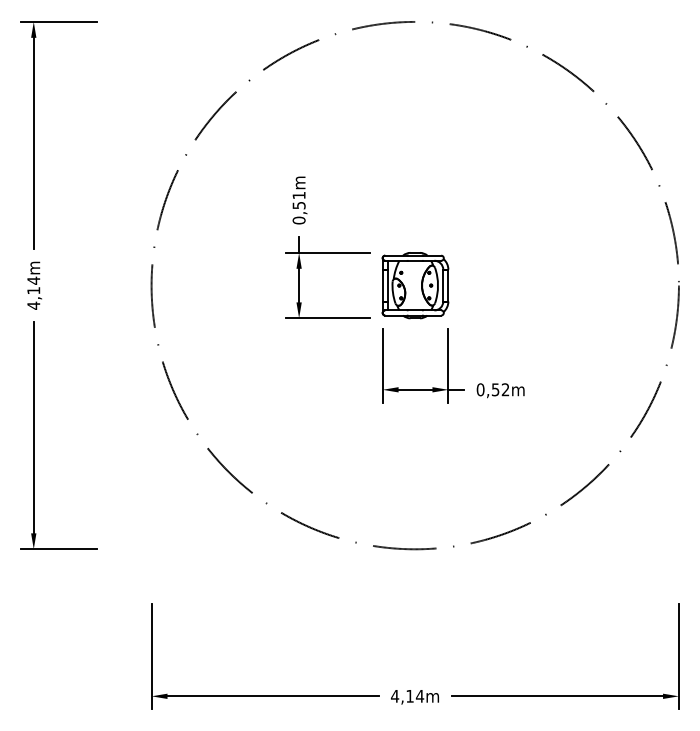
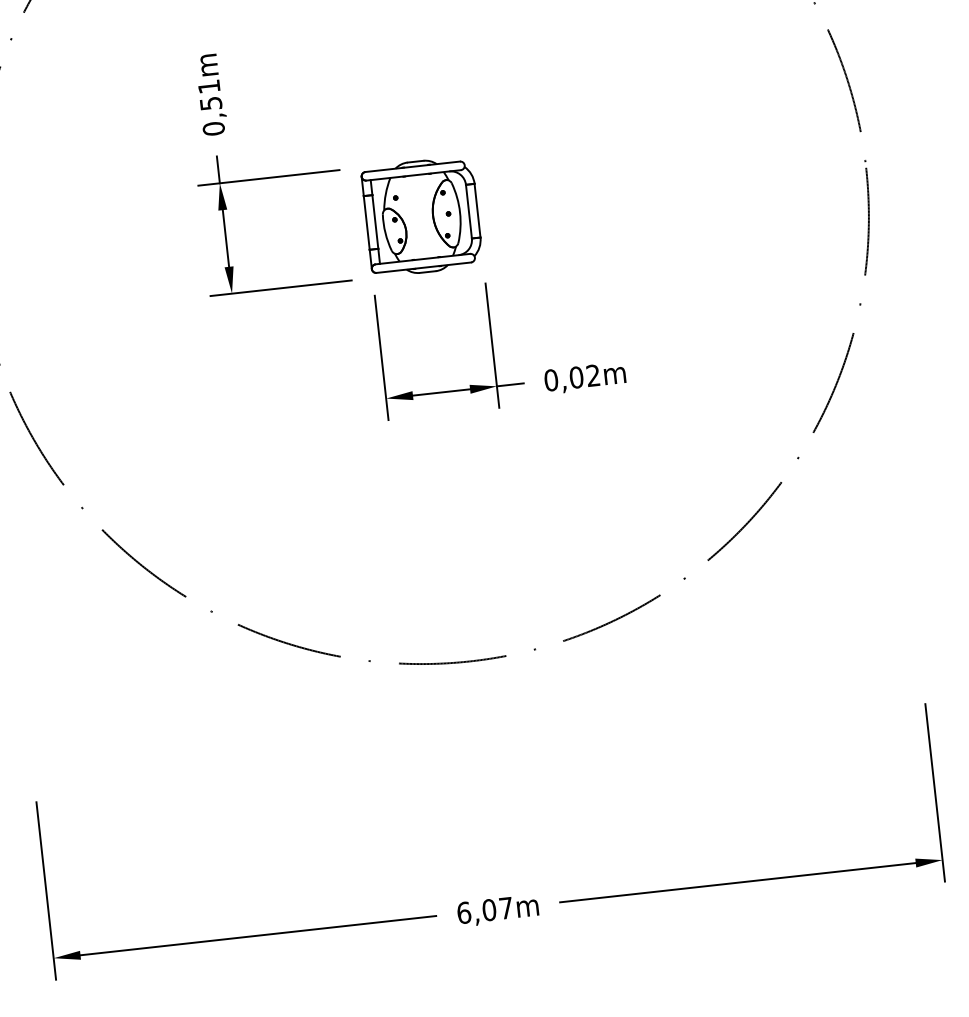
text: (495, 389) -> (576, 377), 0,52m -> 0,02m
text: (407, 695) -> (484, 909), 4,14m -> 6,07m

